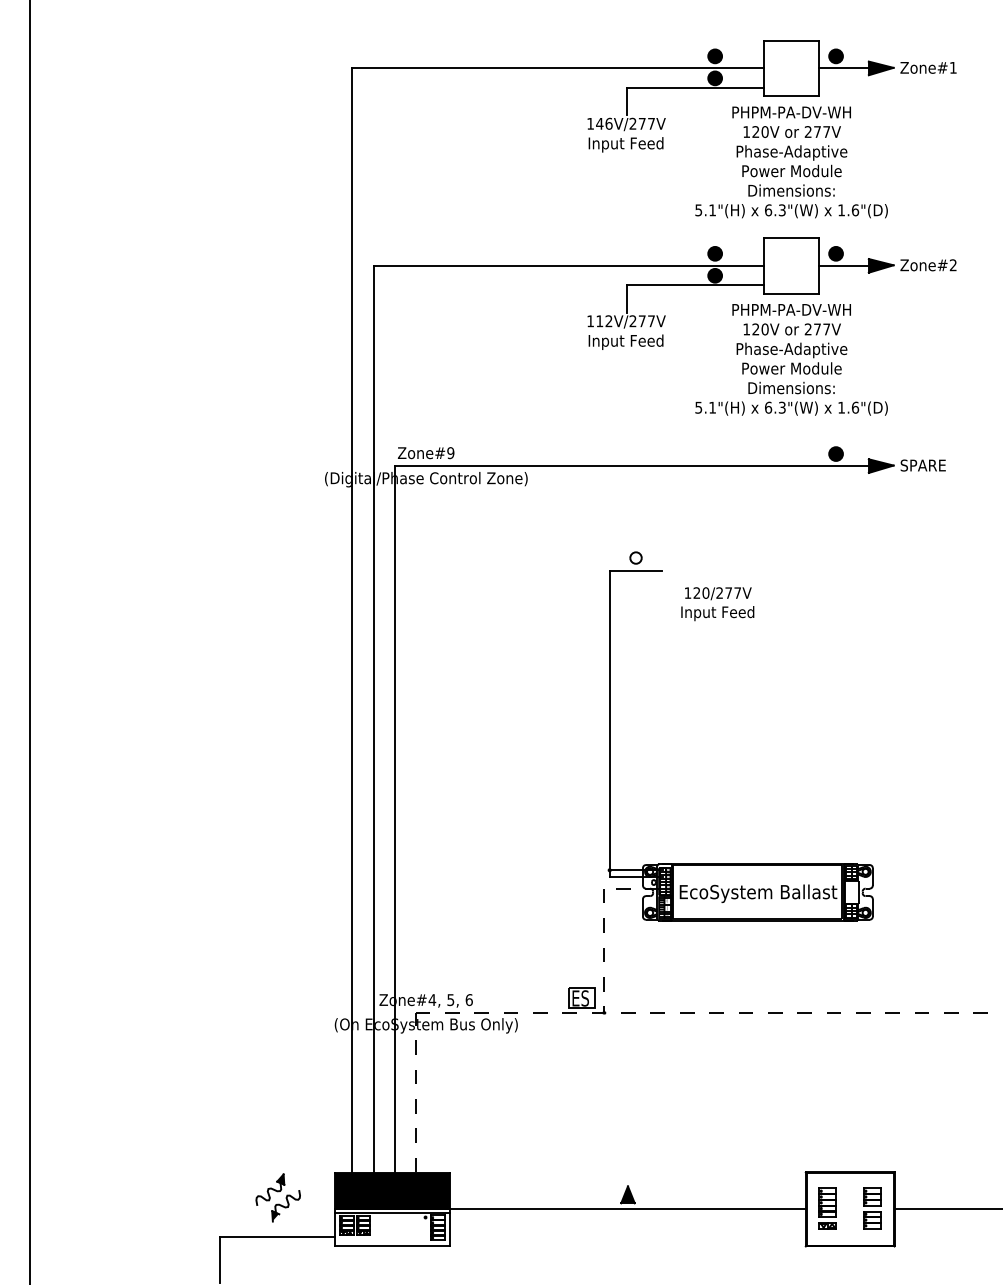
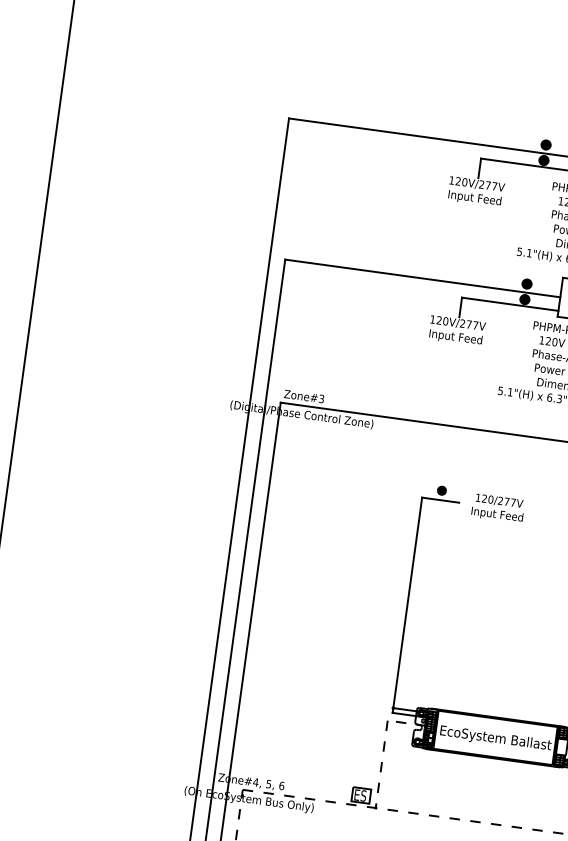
text: (604, 123) -> (461, 181), 146V/277V -> 120V/277V
text: (604, 321) -> (442, 321), 112V/277V -> 120V/277V
text: (450, 452) -> (321, 398), Zone#9 -> Zone#3
fill: (635, 557) -> (441, 490), added
text: (717, 604) -> (497, 508), moved

